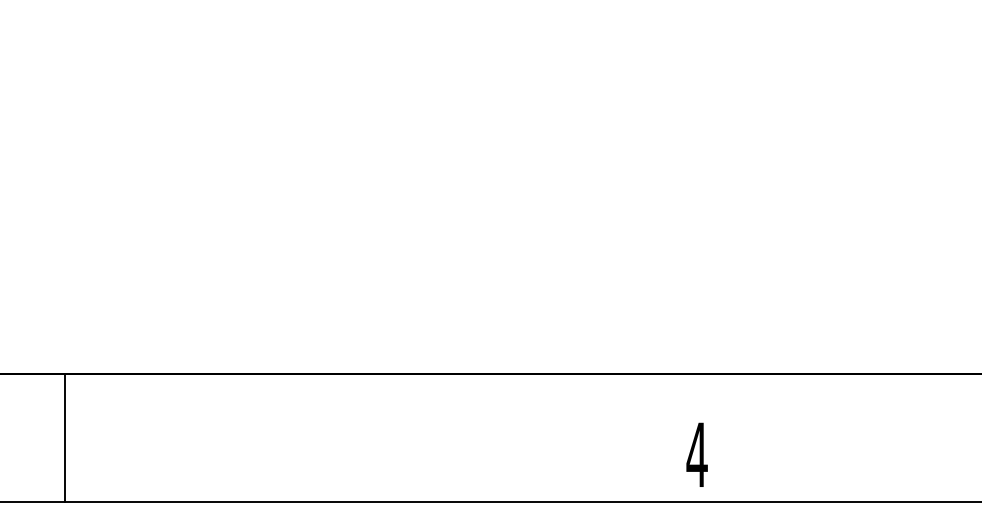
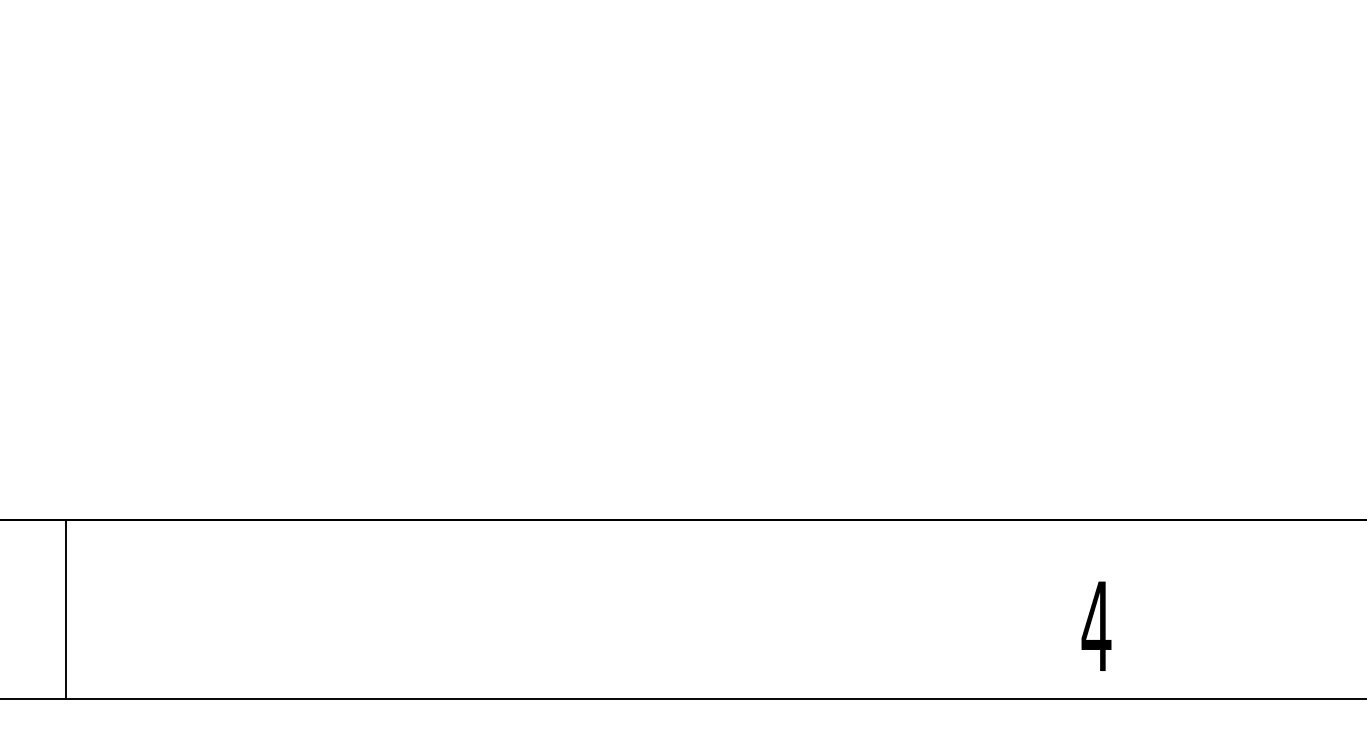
line: (65, 437) -> (66, 609), moved
text: (697, 454) -> (1096, 625), moved

